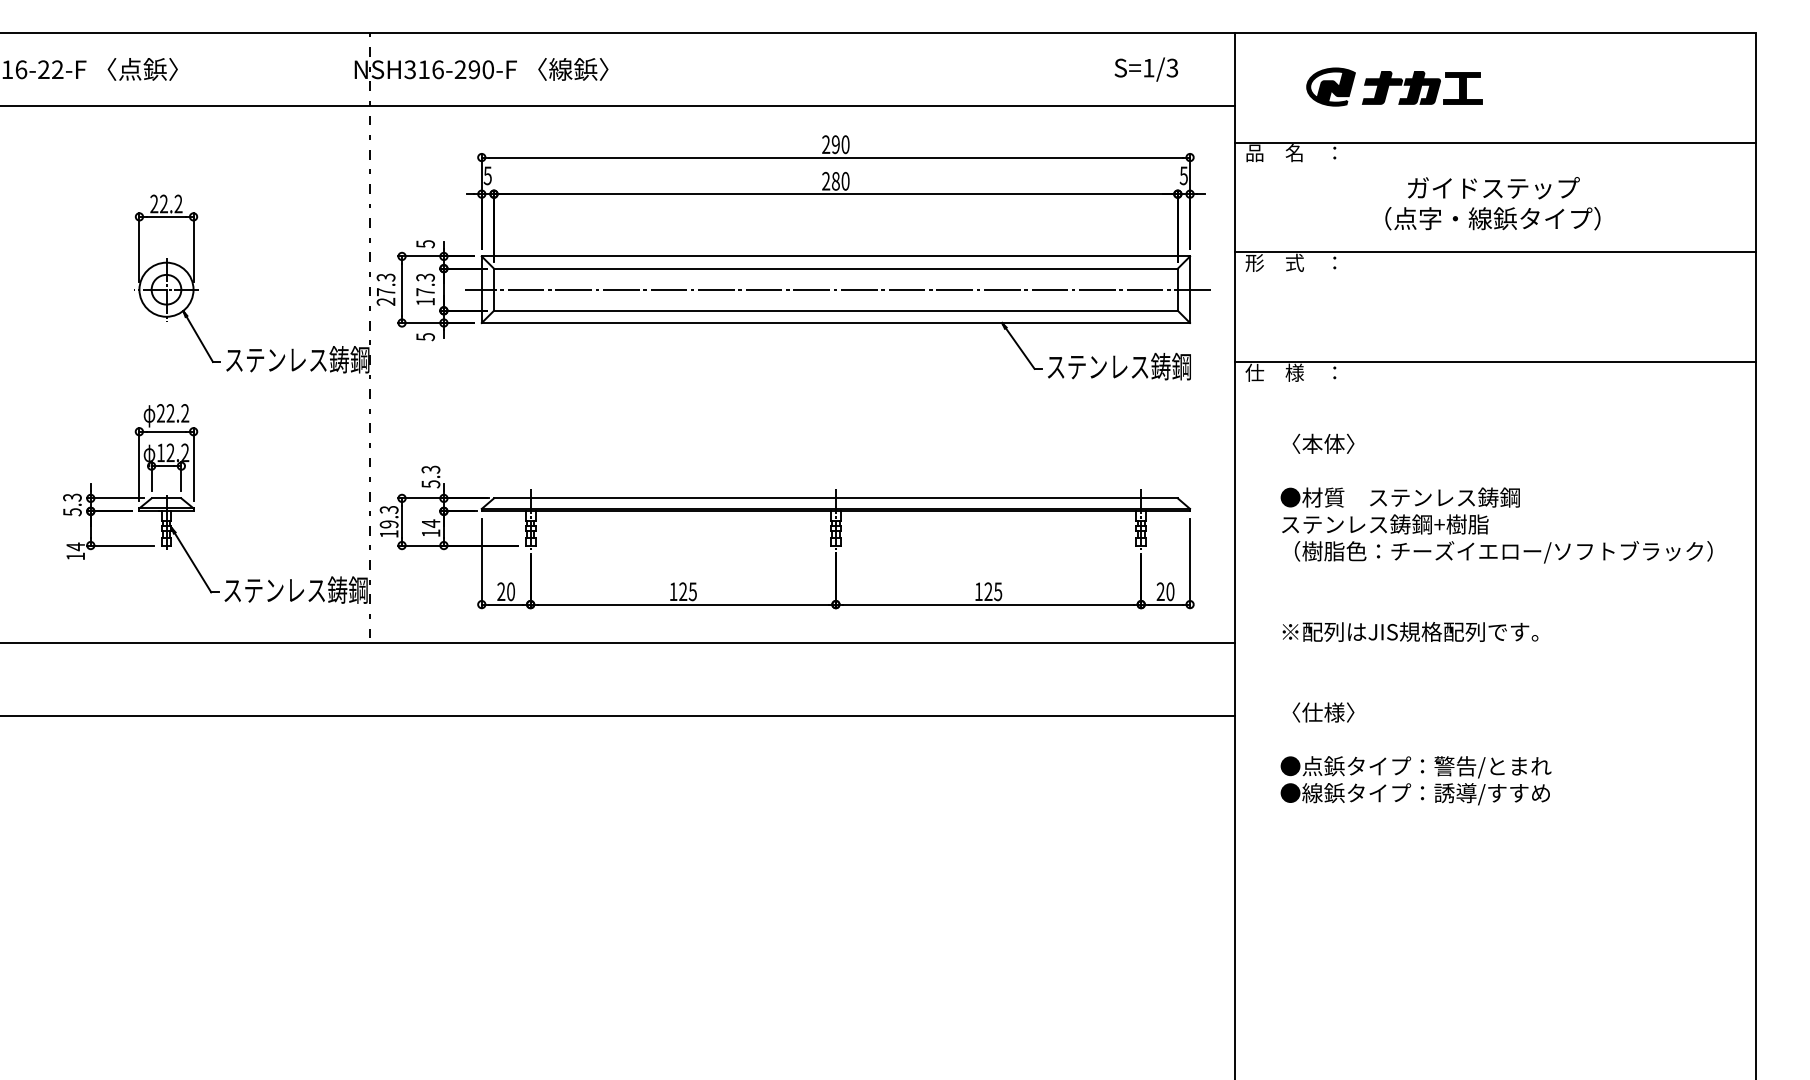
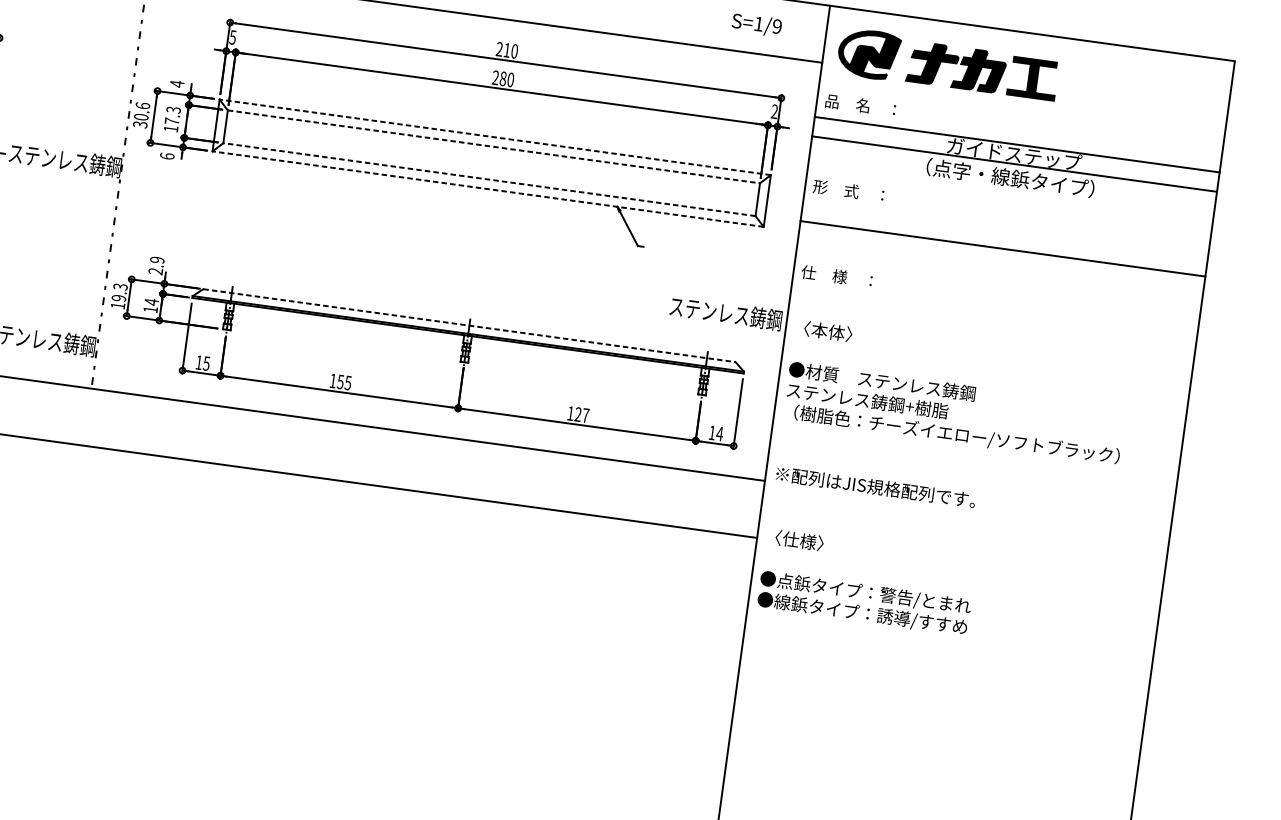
text: (1172, 68) -> (777, 26), S=1/3 -> S=1/9
part: (1394, 86) -> (948, 64), size x1.6
line: (1495, 142) -> (1017, 144), moved
text: (835, 144) -> (506, 50), 290 -> 210
text: (1183, 175) -> (774, 111), 5 -> 2
text: (425, 243) -> (177, 83), 5 -> 4
line: (1495, 252) -> (1014, 164), moved
line: (835, 256) -> (494, 137), solid -> dashed
line: (835, 268) -> (493, 146), solid -> dashed
text: (385, 289) -> (141, 115), 27.3 -> 30.6
line: (838, 289) -> (493, 163), removed
line: (835, 310) -> (489, 179), solid -> dashed
line: (835, 323) -> (487, 189), solid -> dashed
text: (425, 337) -> (167, 156), 5 -> 6
line: (1495, 362) -> (1002, 248), moved
text: (1119, 366) -> (726, 313), moved
text: (430, 476) -> (156, 265), 5.3 -> 2.9
line: (835, 498) -> (469, 325), solid -> dashed
text: (505, 591) -> (202, 362), 20 -> 15
text: (683, 591) -> (340, 381), 125 -> 155
text: (998, 591) -> (586, 415), 125 -> 127
text: (1165, 591) -> (716, 433), 20 -> 14
text: (1496, 619) -> (944, 486), moved

